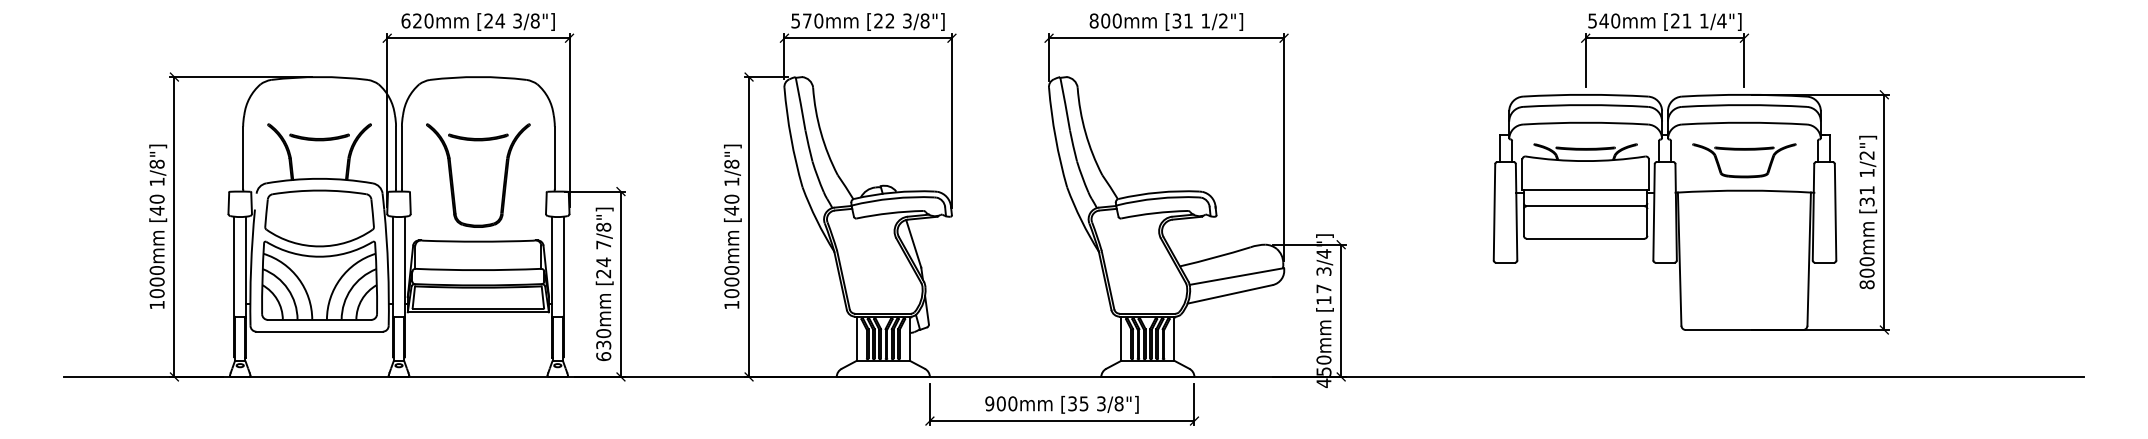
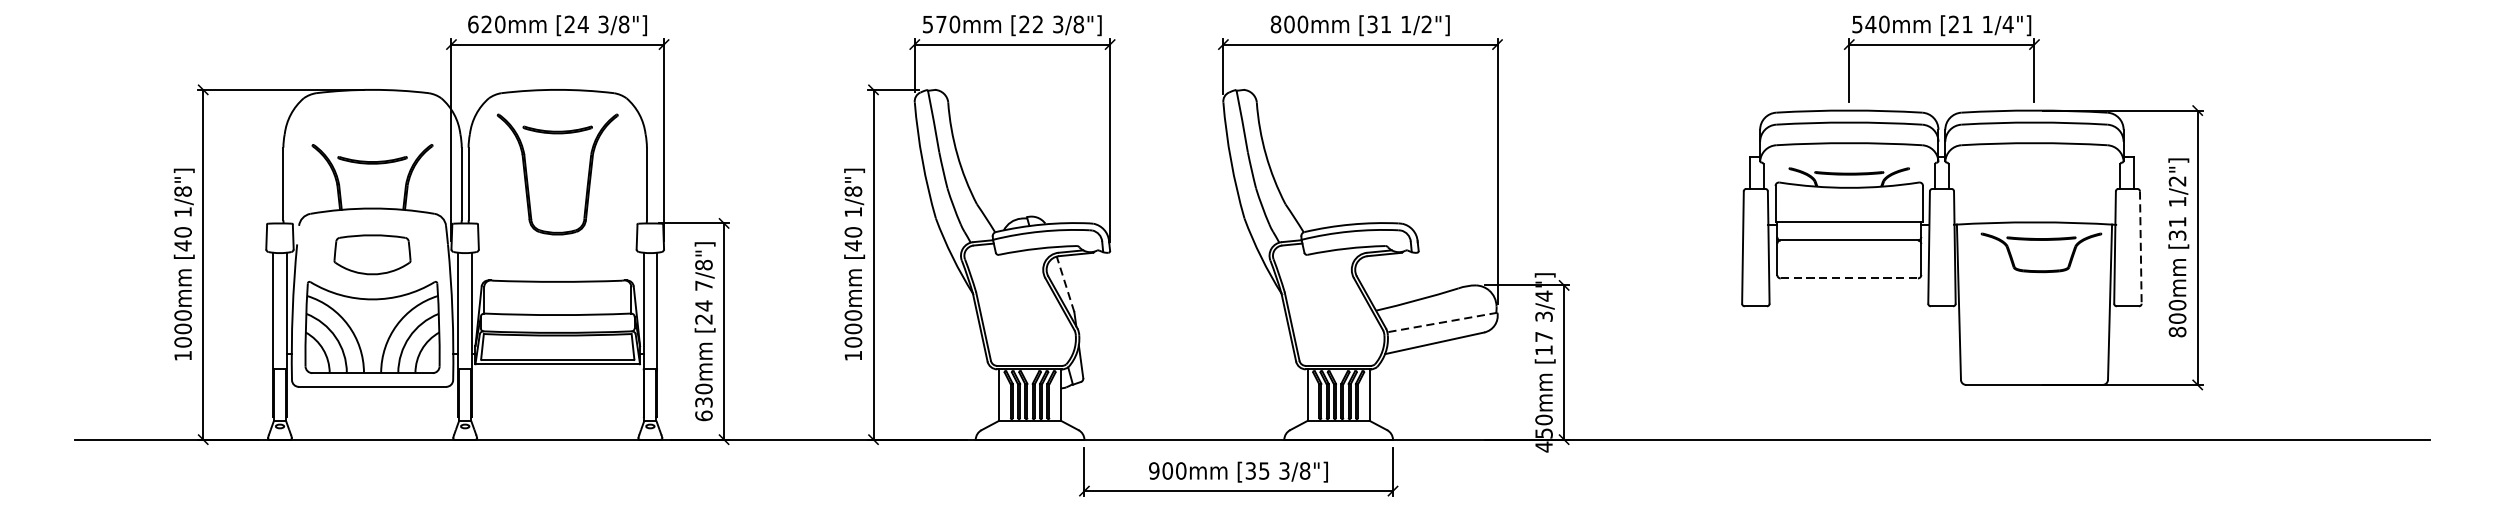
part: (1744, 150) -> (2041, 240), moved
part: (503, 179) -> (587, 179), moved
line: (1835, 212) -> (2140, 247), solid -> dashed
part: (319, 218) -> (372, 254), size x0.6
line: (1585, 238) -> (1849, 278), solid -> dashed
line: (913, 243) -> (1065, 283), solid -> dashed
line: (1236, 276) -> (1442, 322), solid -> dashed

